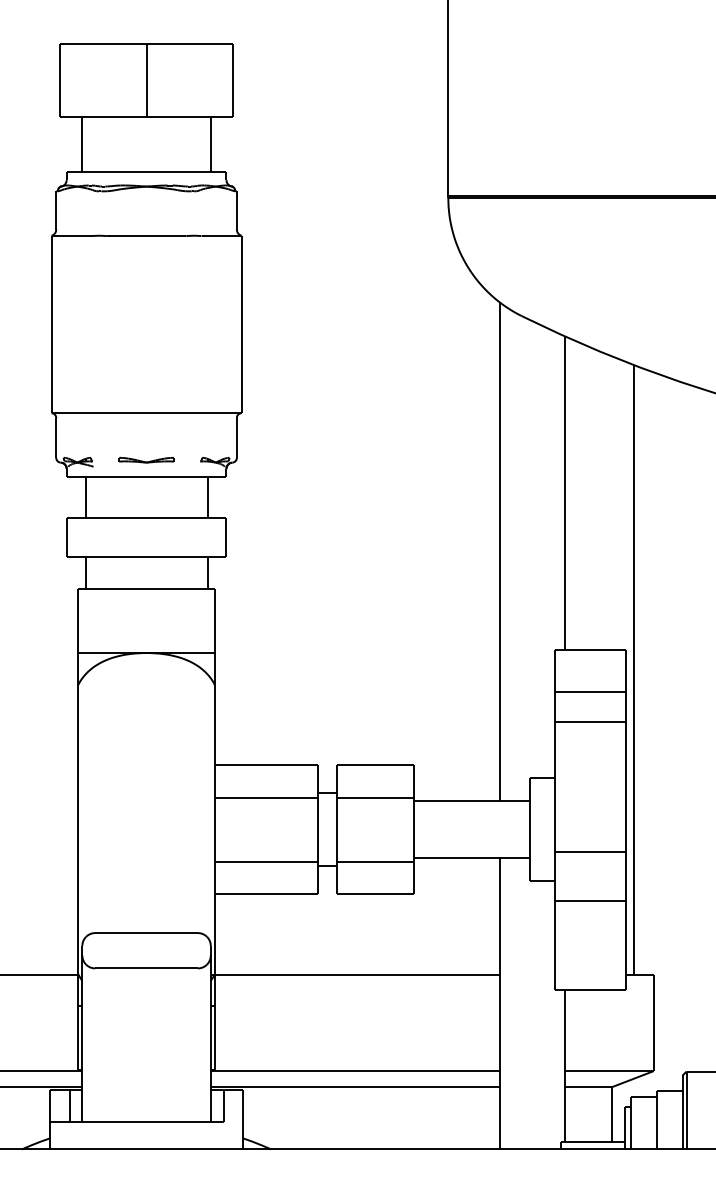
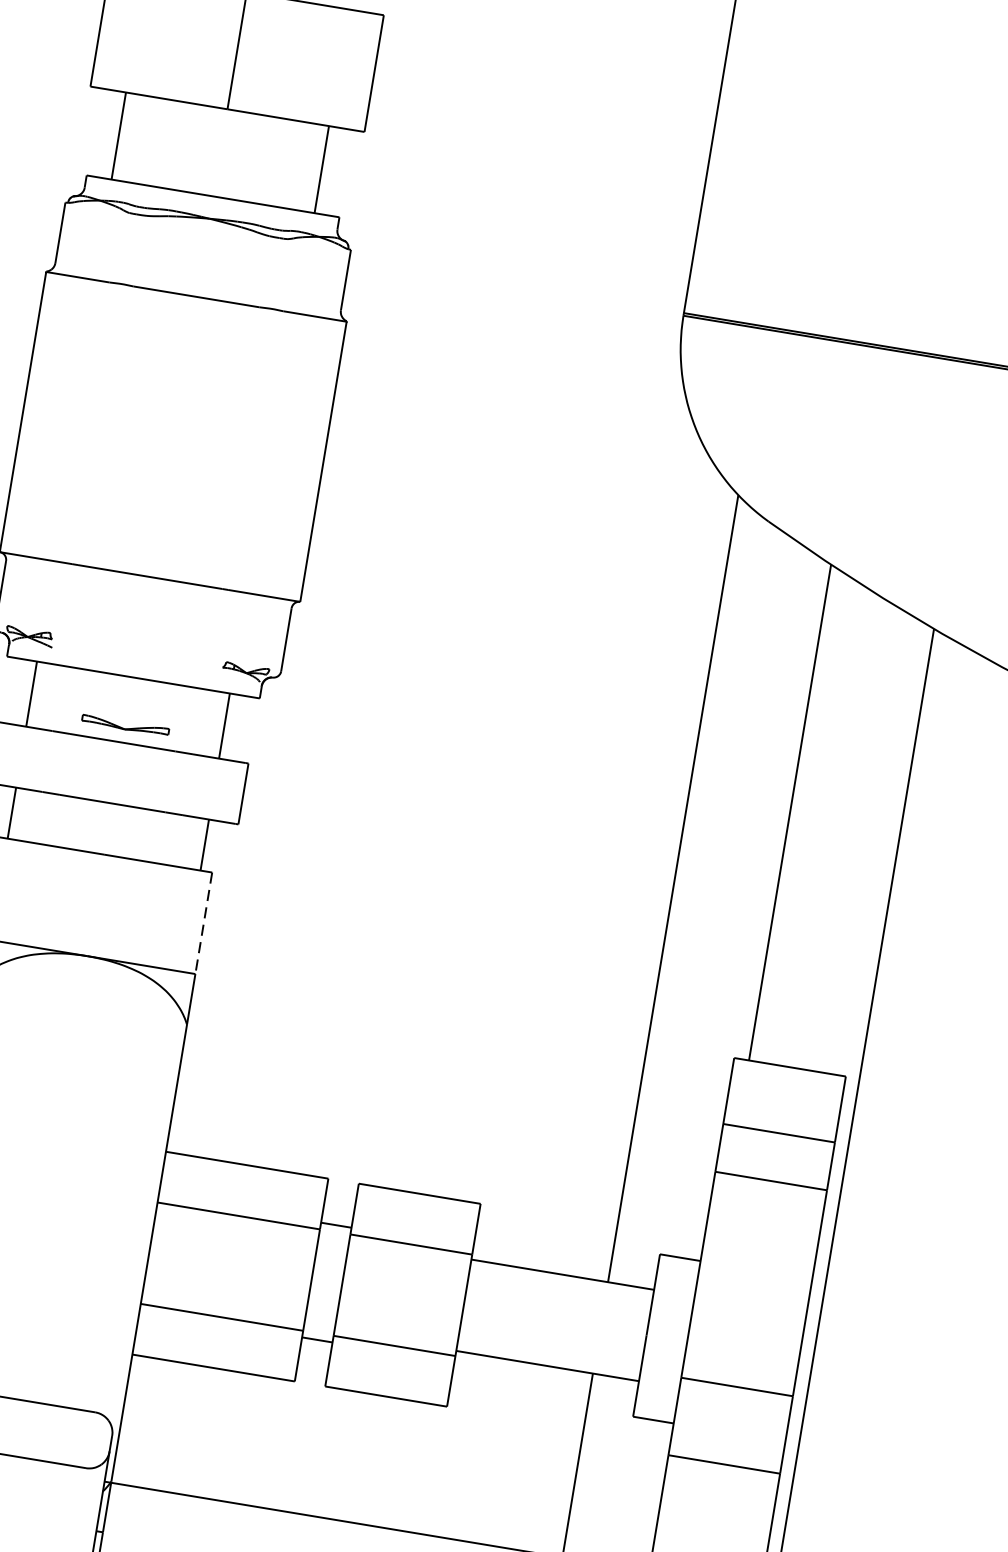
part: (146, 460) -> (125, 726), moved
line: (214, 621) -> (203, 924), solid -> dashed

